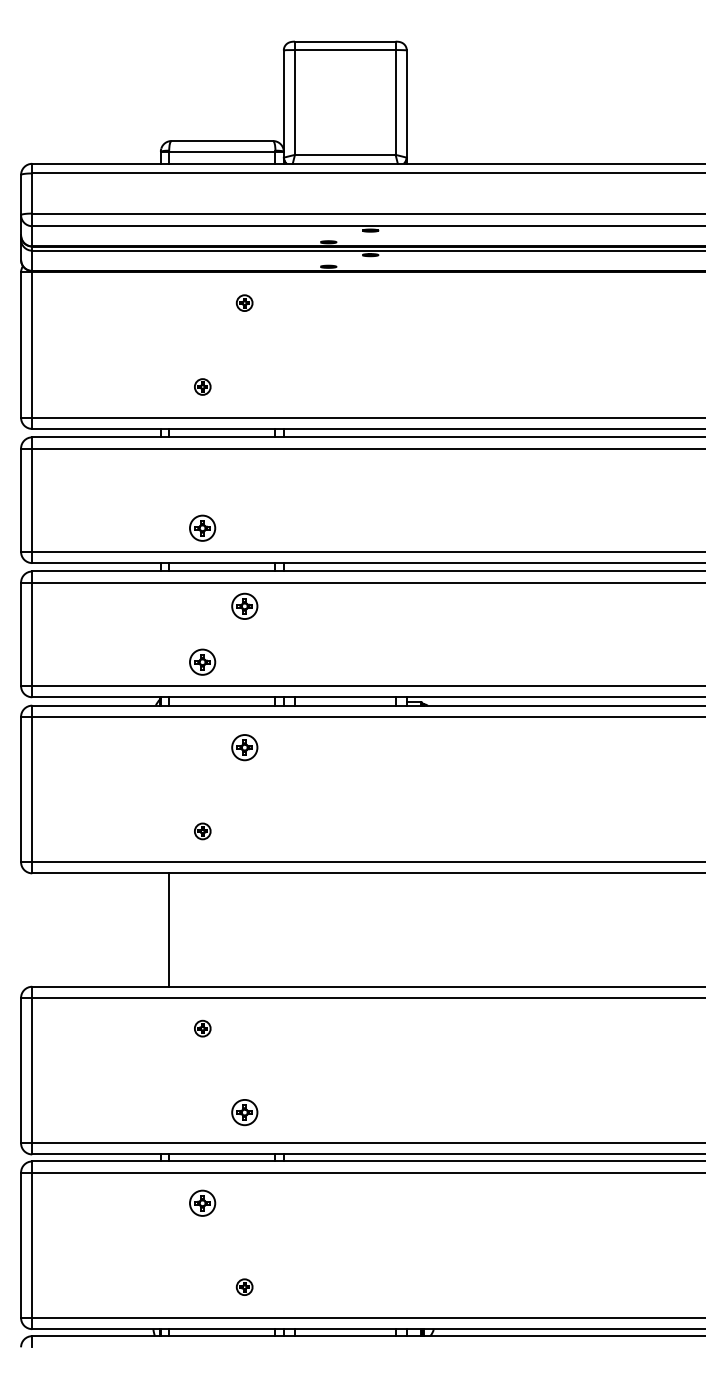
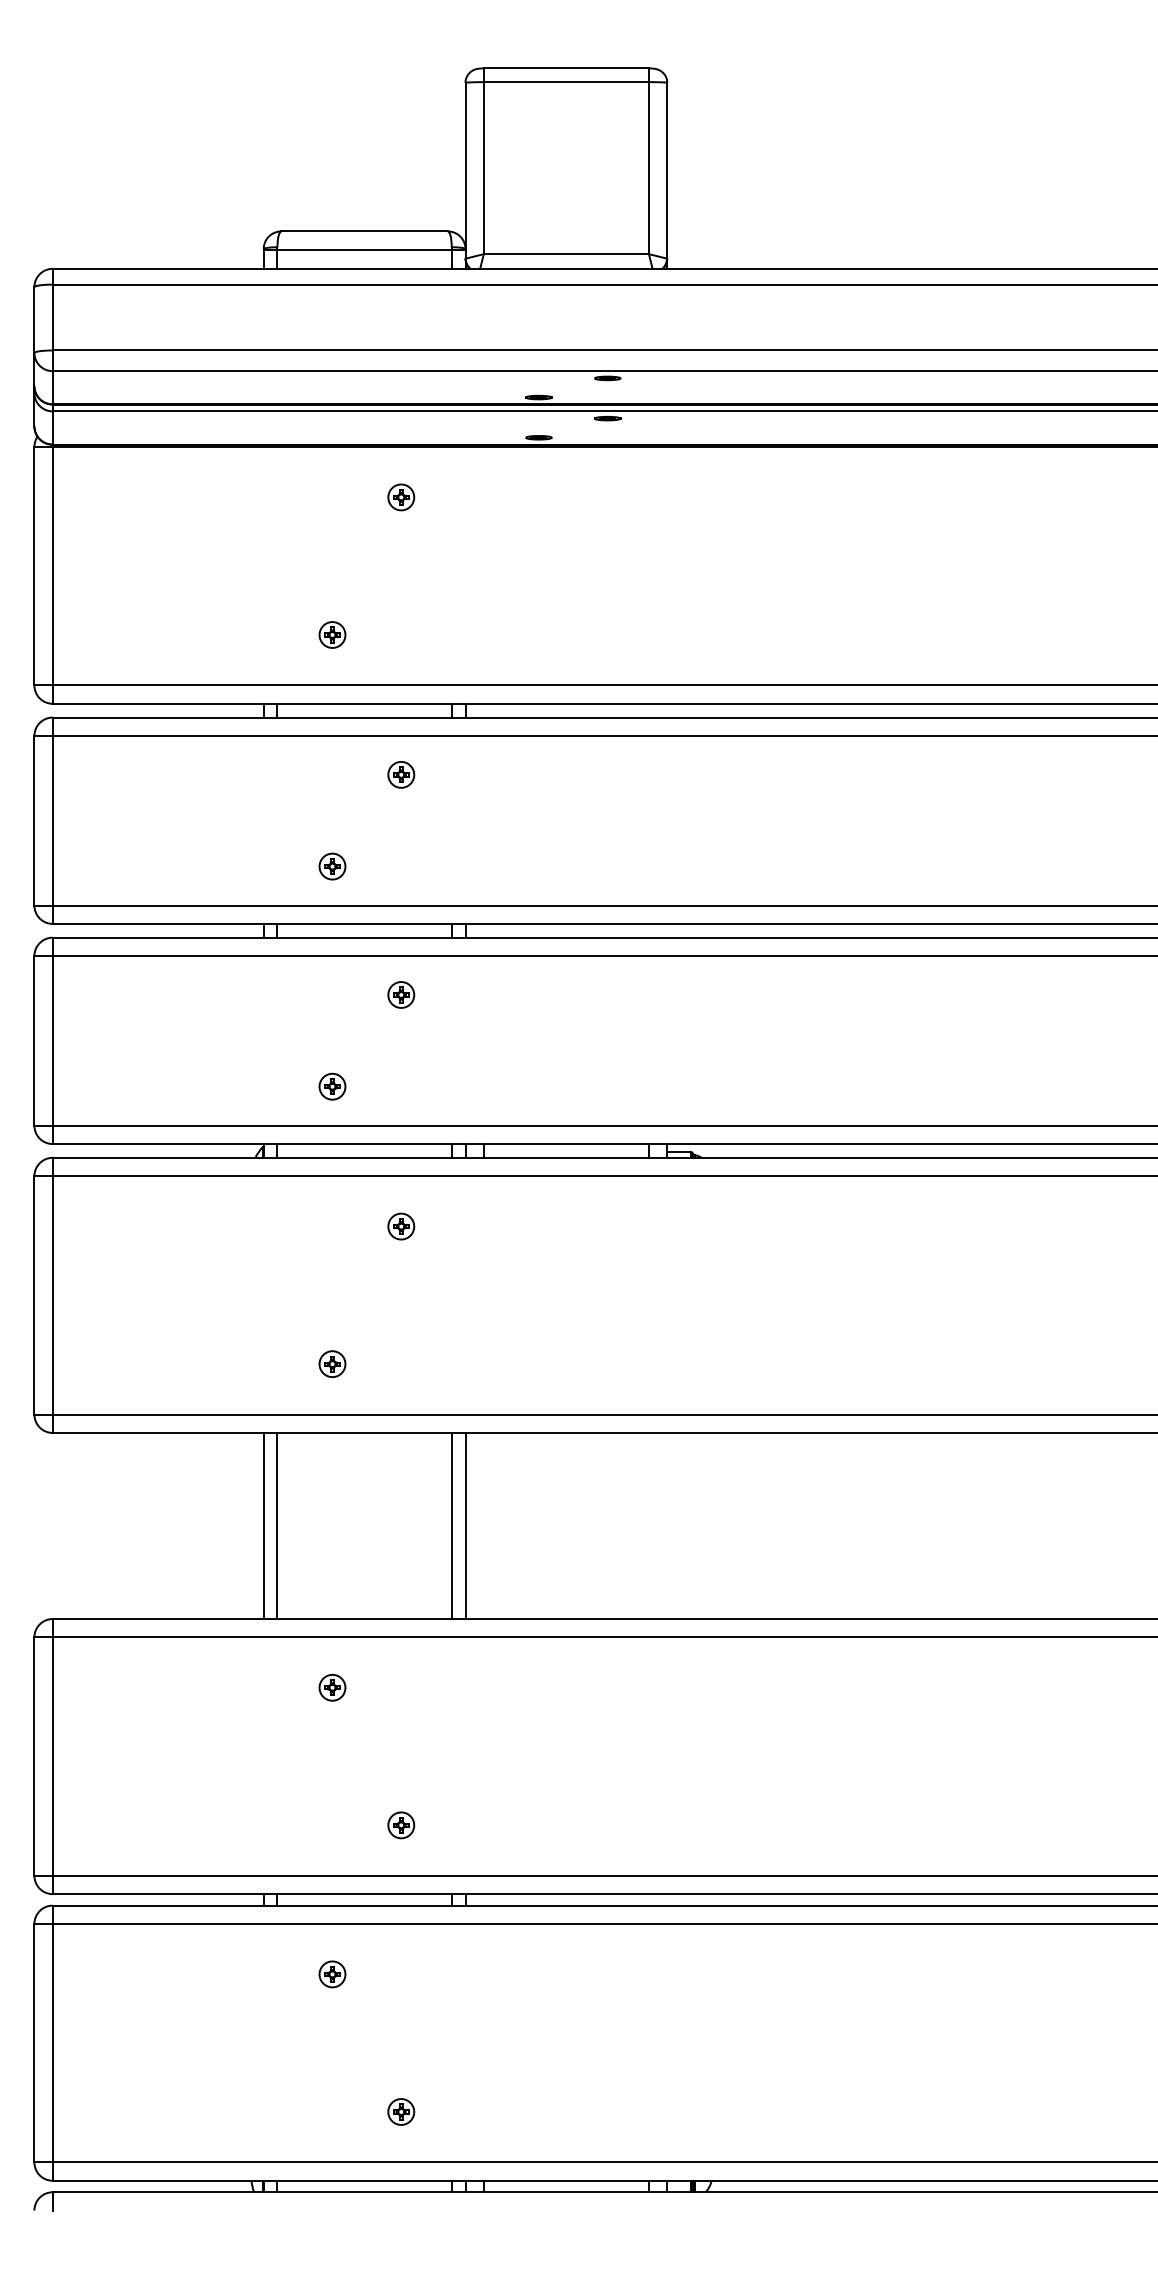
part: (244, 471) -> (400, 773), added
part: (202, 527) -> (332, 865), size x0.62
part: (244, 606) -> (400, 995), size x0.62
part: (202, 662) -> (332, 1086), size x0.62
part: (244, 747) -> (400, 1226), size x0.62
line: (160, 929) -> (263, 1525), added
line: (275, 929) -> (451, 1525), added
line: (283, 929) -> (464, 1525), added
part: (244, 1112) -> (400, 1825), size x0.62
part: (202, 1203) -> (332, 1974), size x0.62

